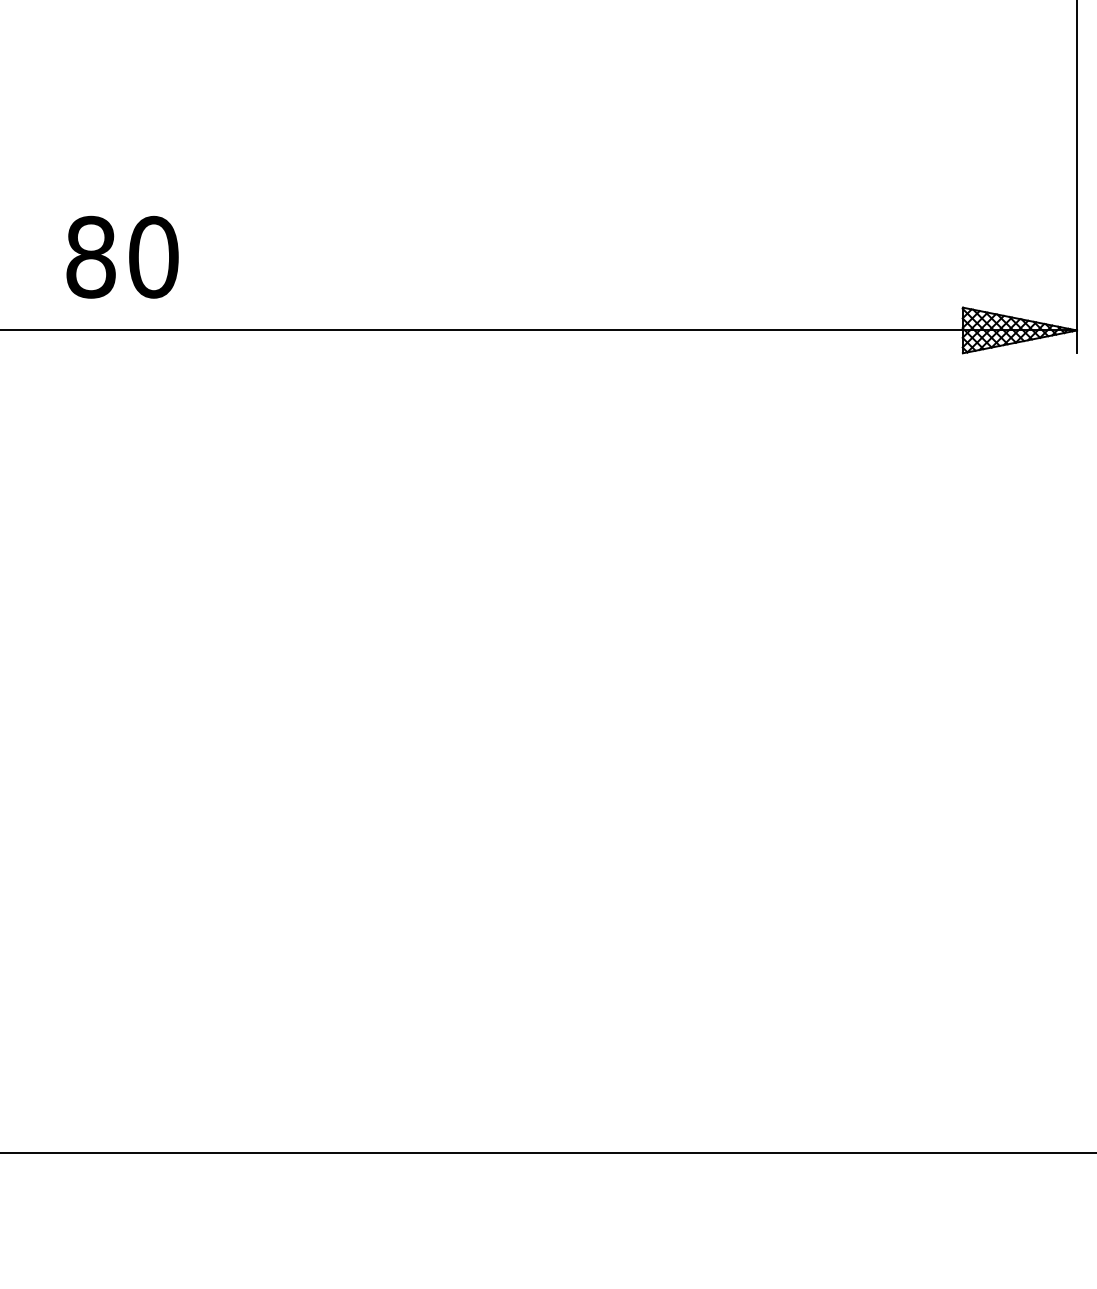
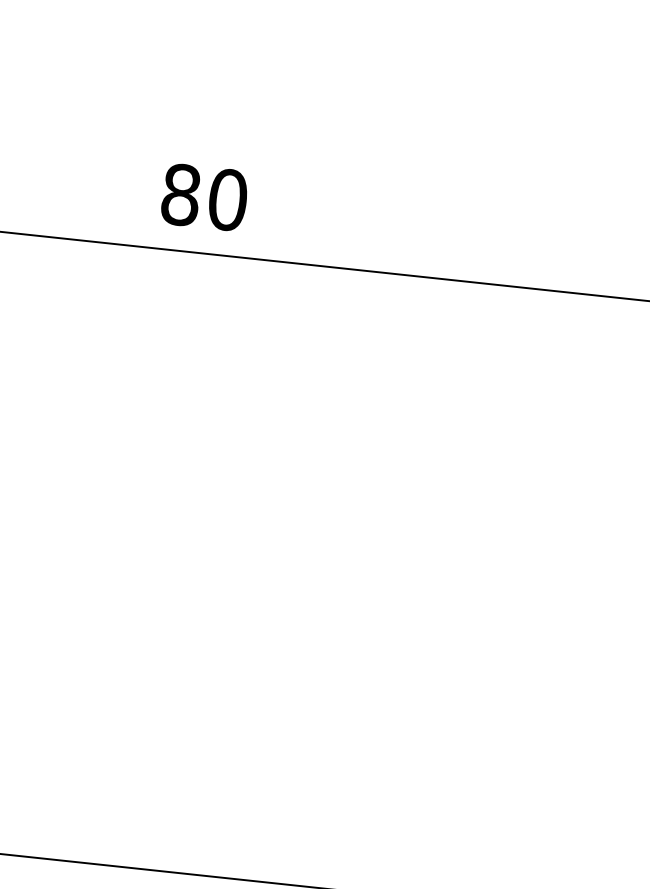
text: (122, 256) -> (204, 196), moved

